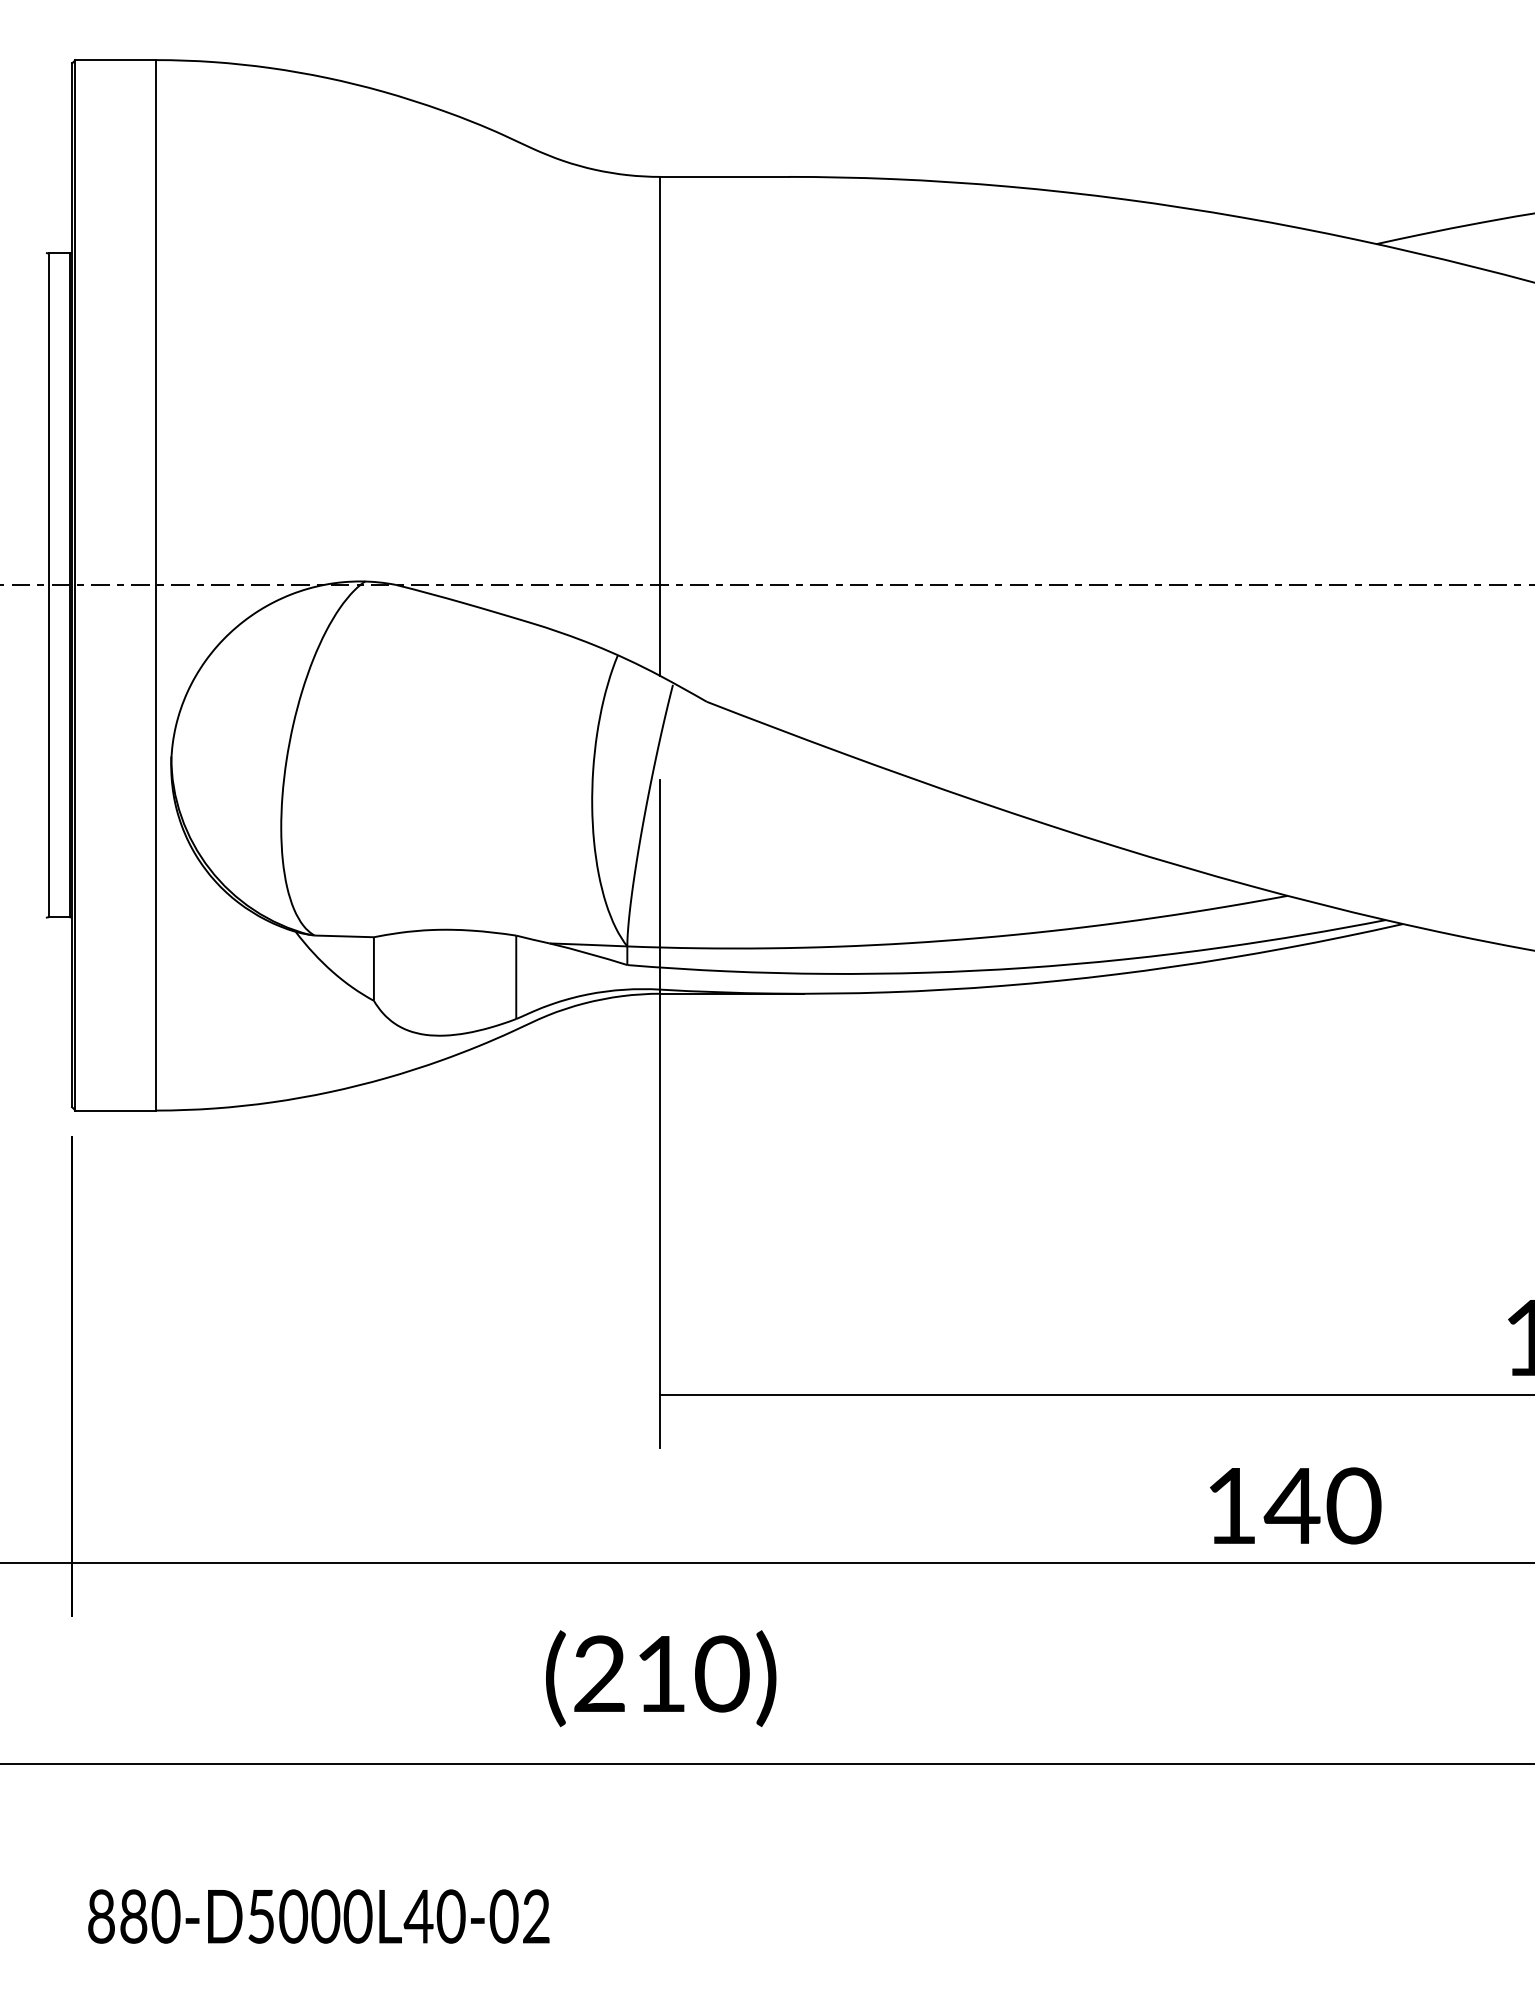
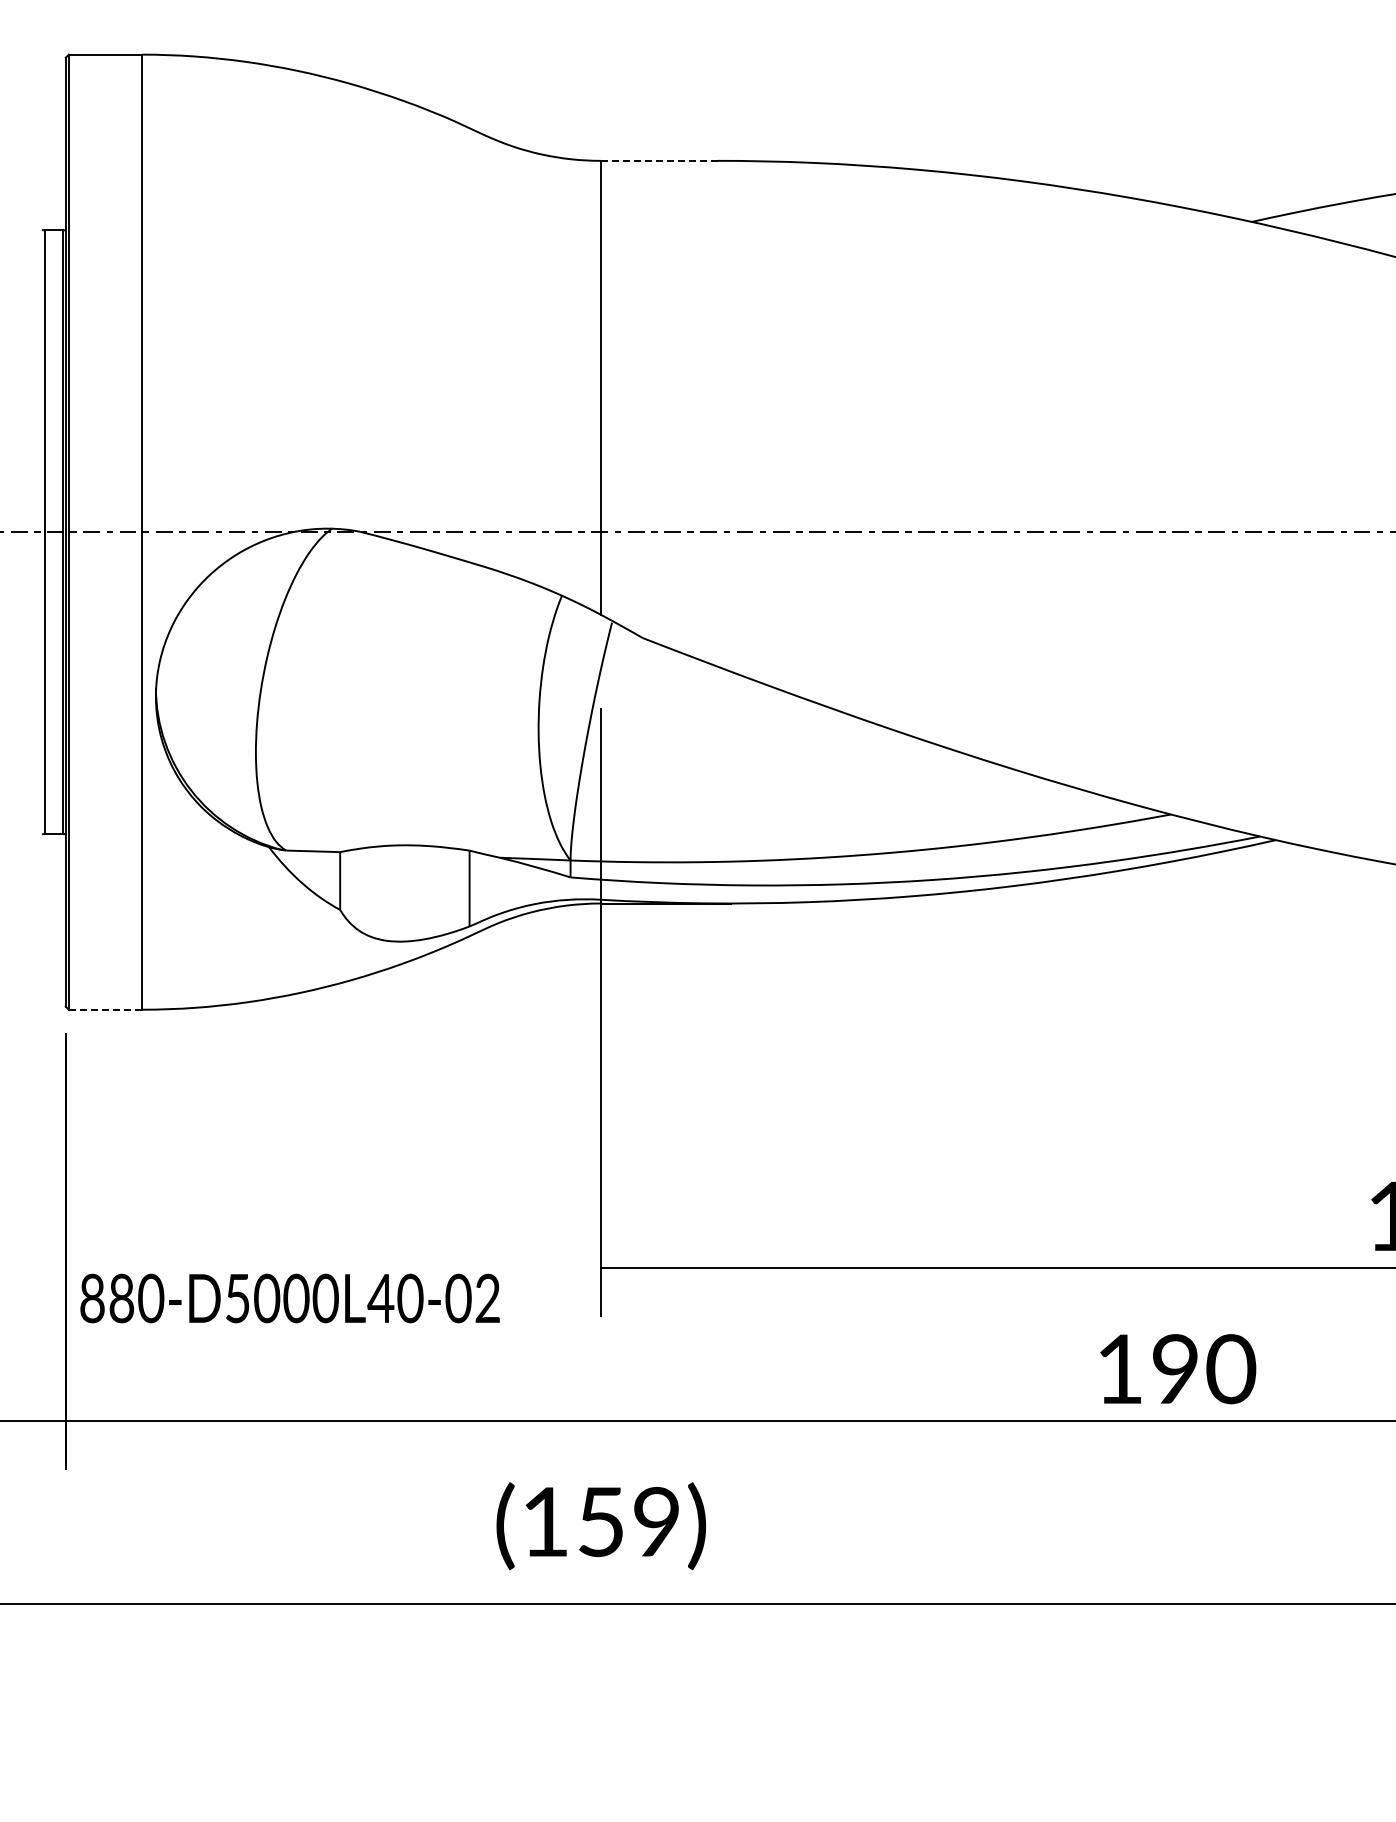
line: (724, 176) -> (658, 160), solid -> dashed
line: (115, 1110) -> (105, 1009), solid -> dashed
text: (1291, 1505) -> (1174, 1368), 140 -> 190
text: (661, 1673) -> (601, 1521), (210) -> (159)
text: (318, 1916) -> (289, 1298), moved

